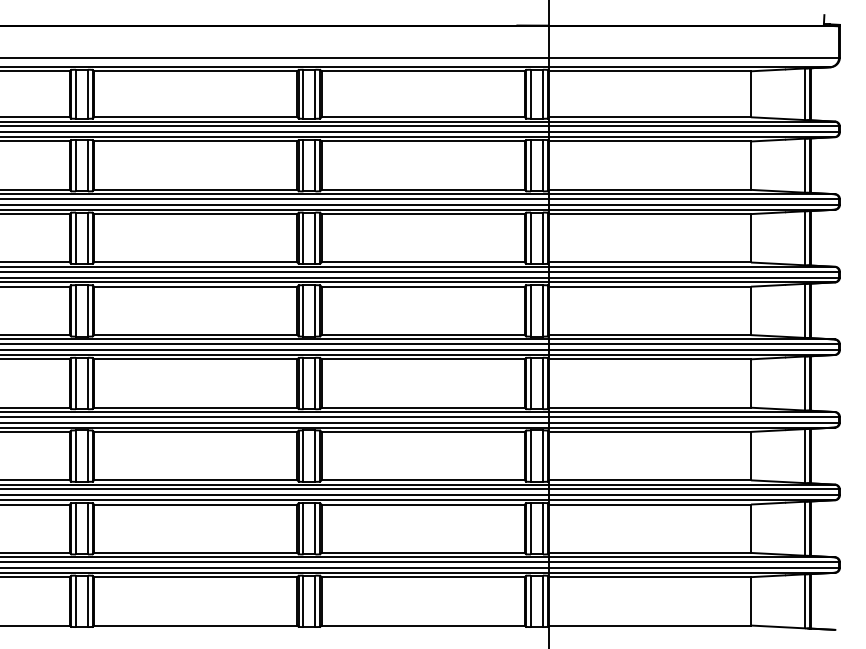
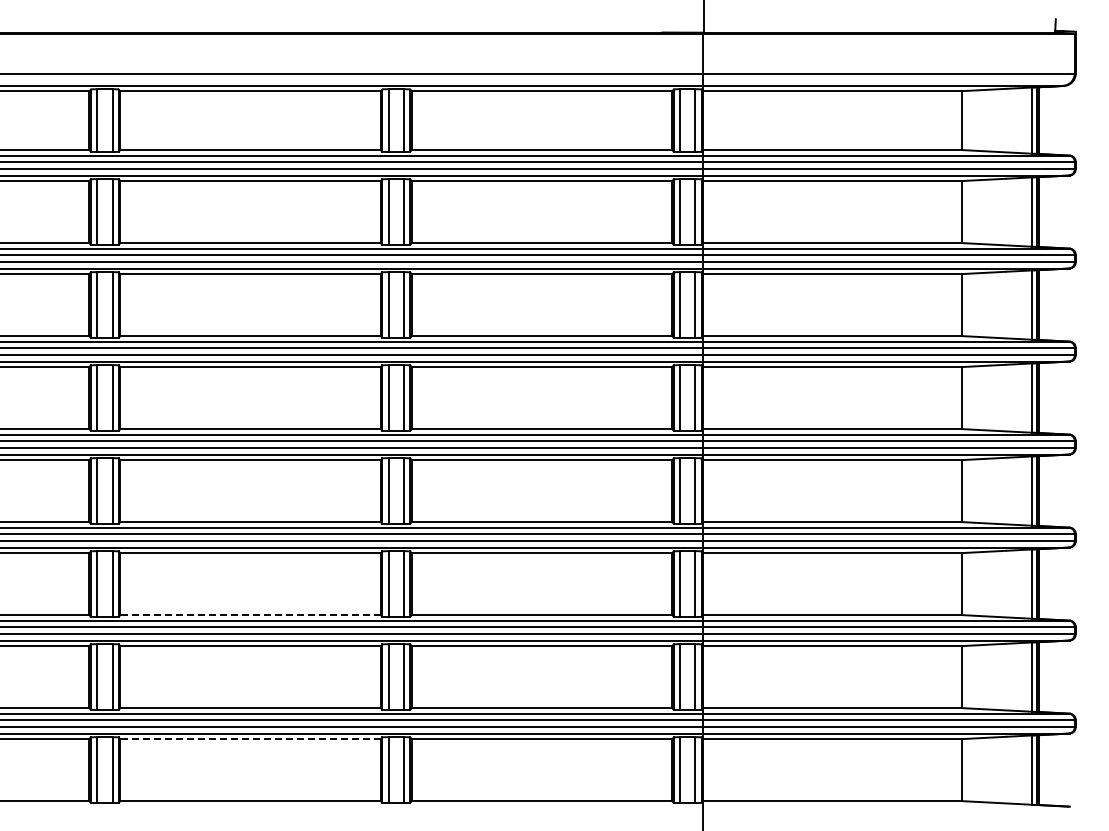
line: (195, 480) -> (250, 615), solid -> dashed
line: (195, 577) -> (250, 739), solid -> dashed

